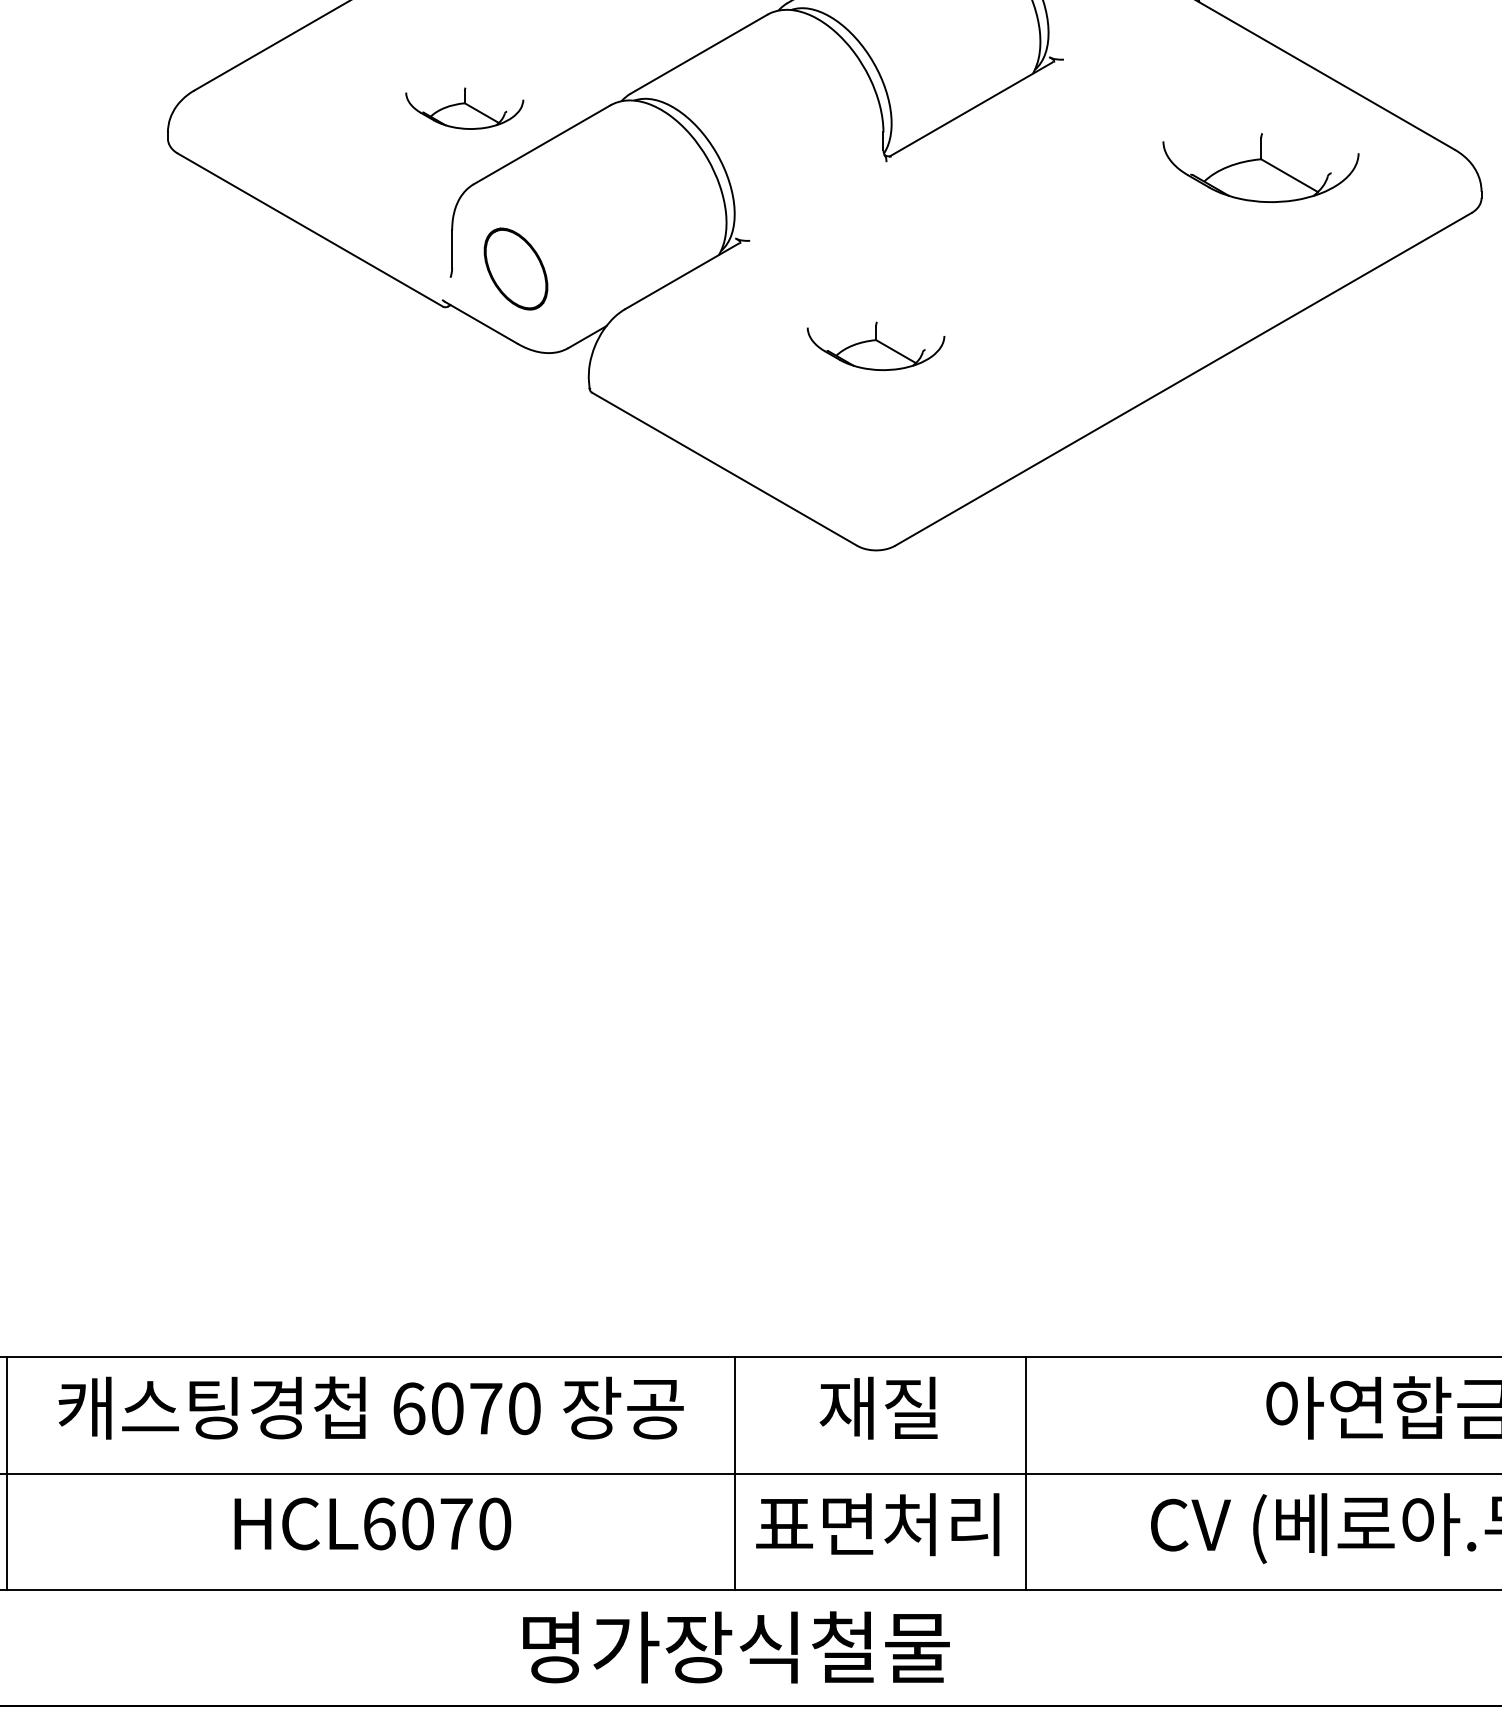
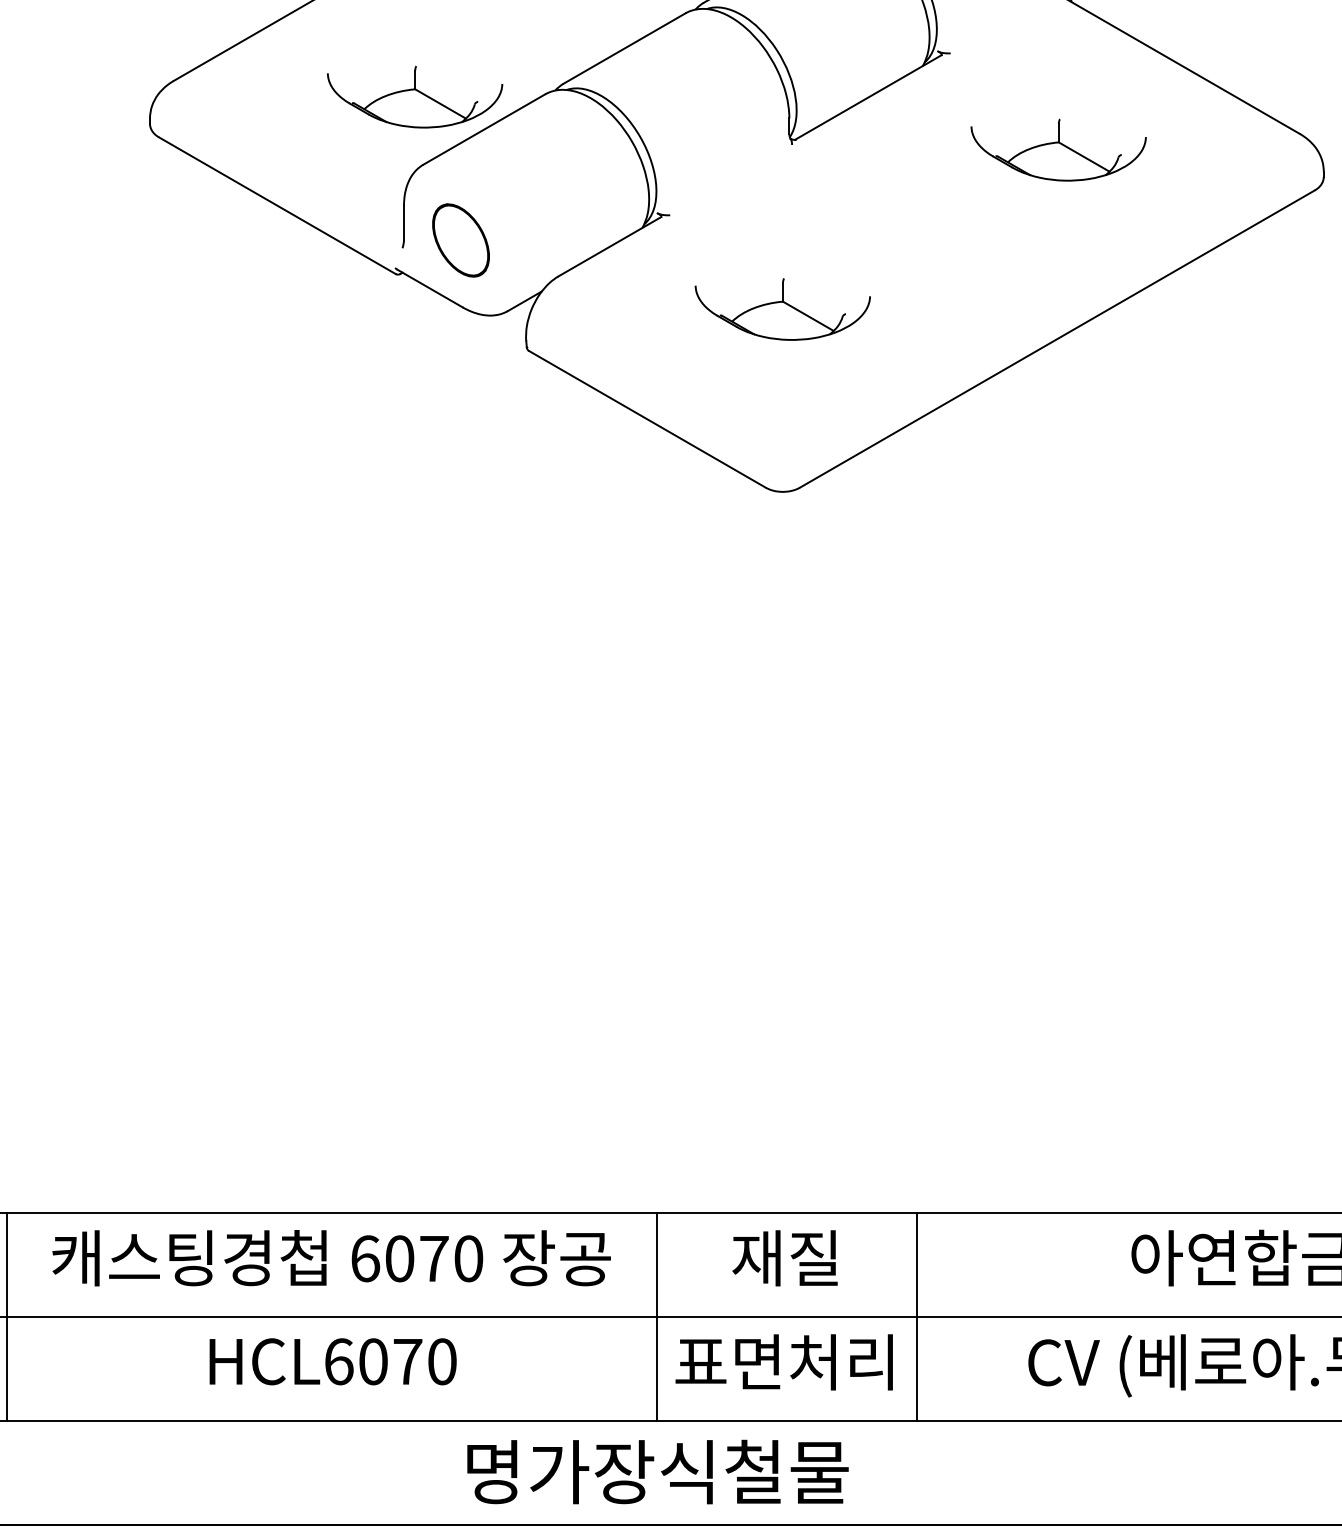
part: (465, 107) -> (415, 96), size x1.67
part: (1260, 167) -> (1058, 149), moved
part: (875, 346) -> (782, 309), size x1.43

